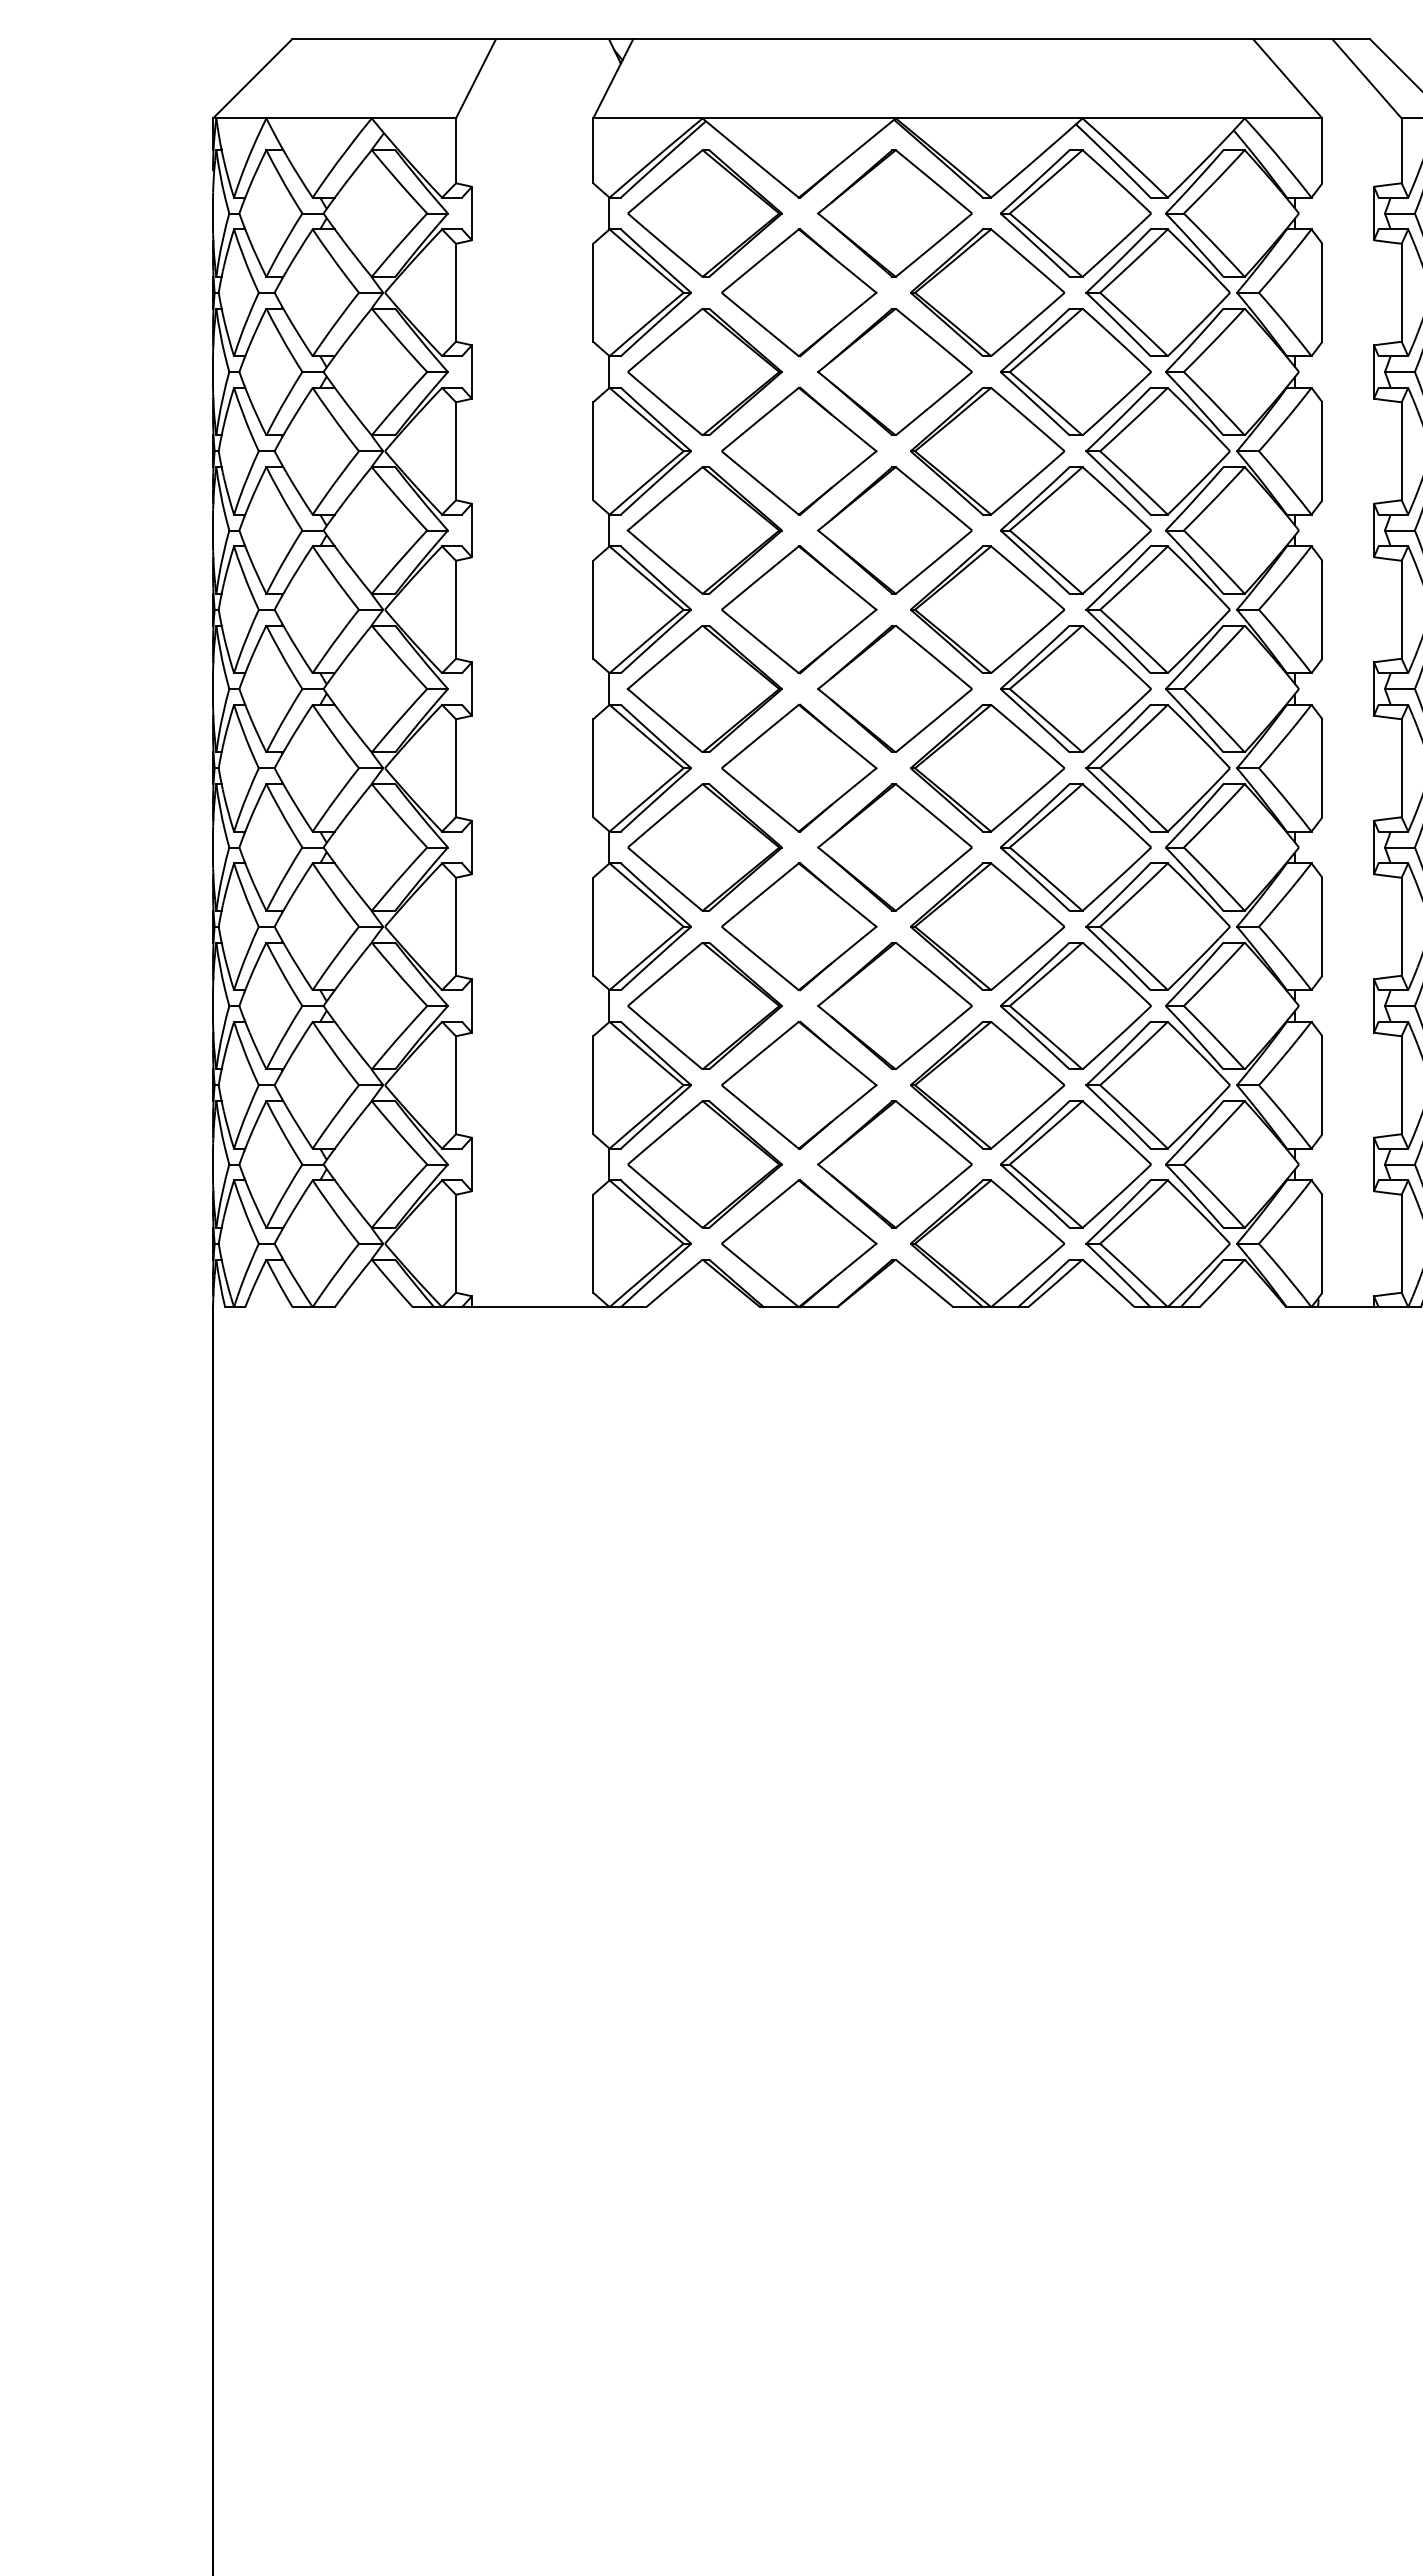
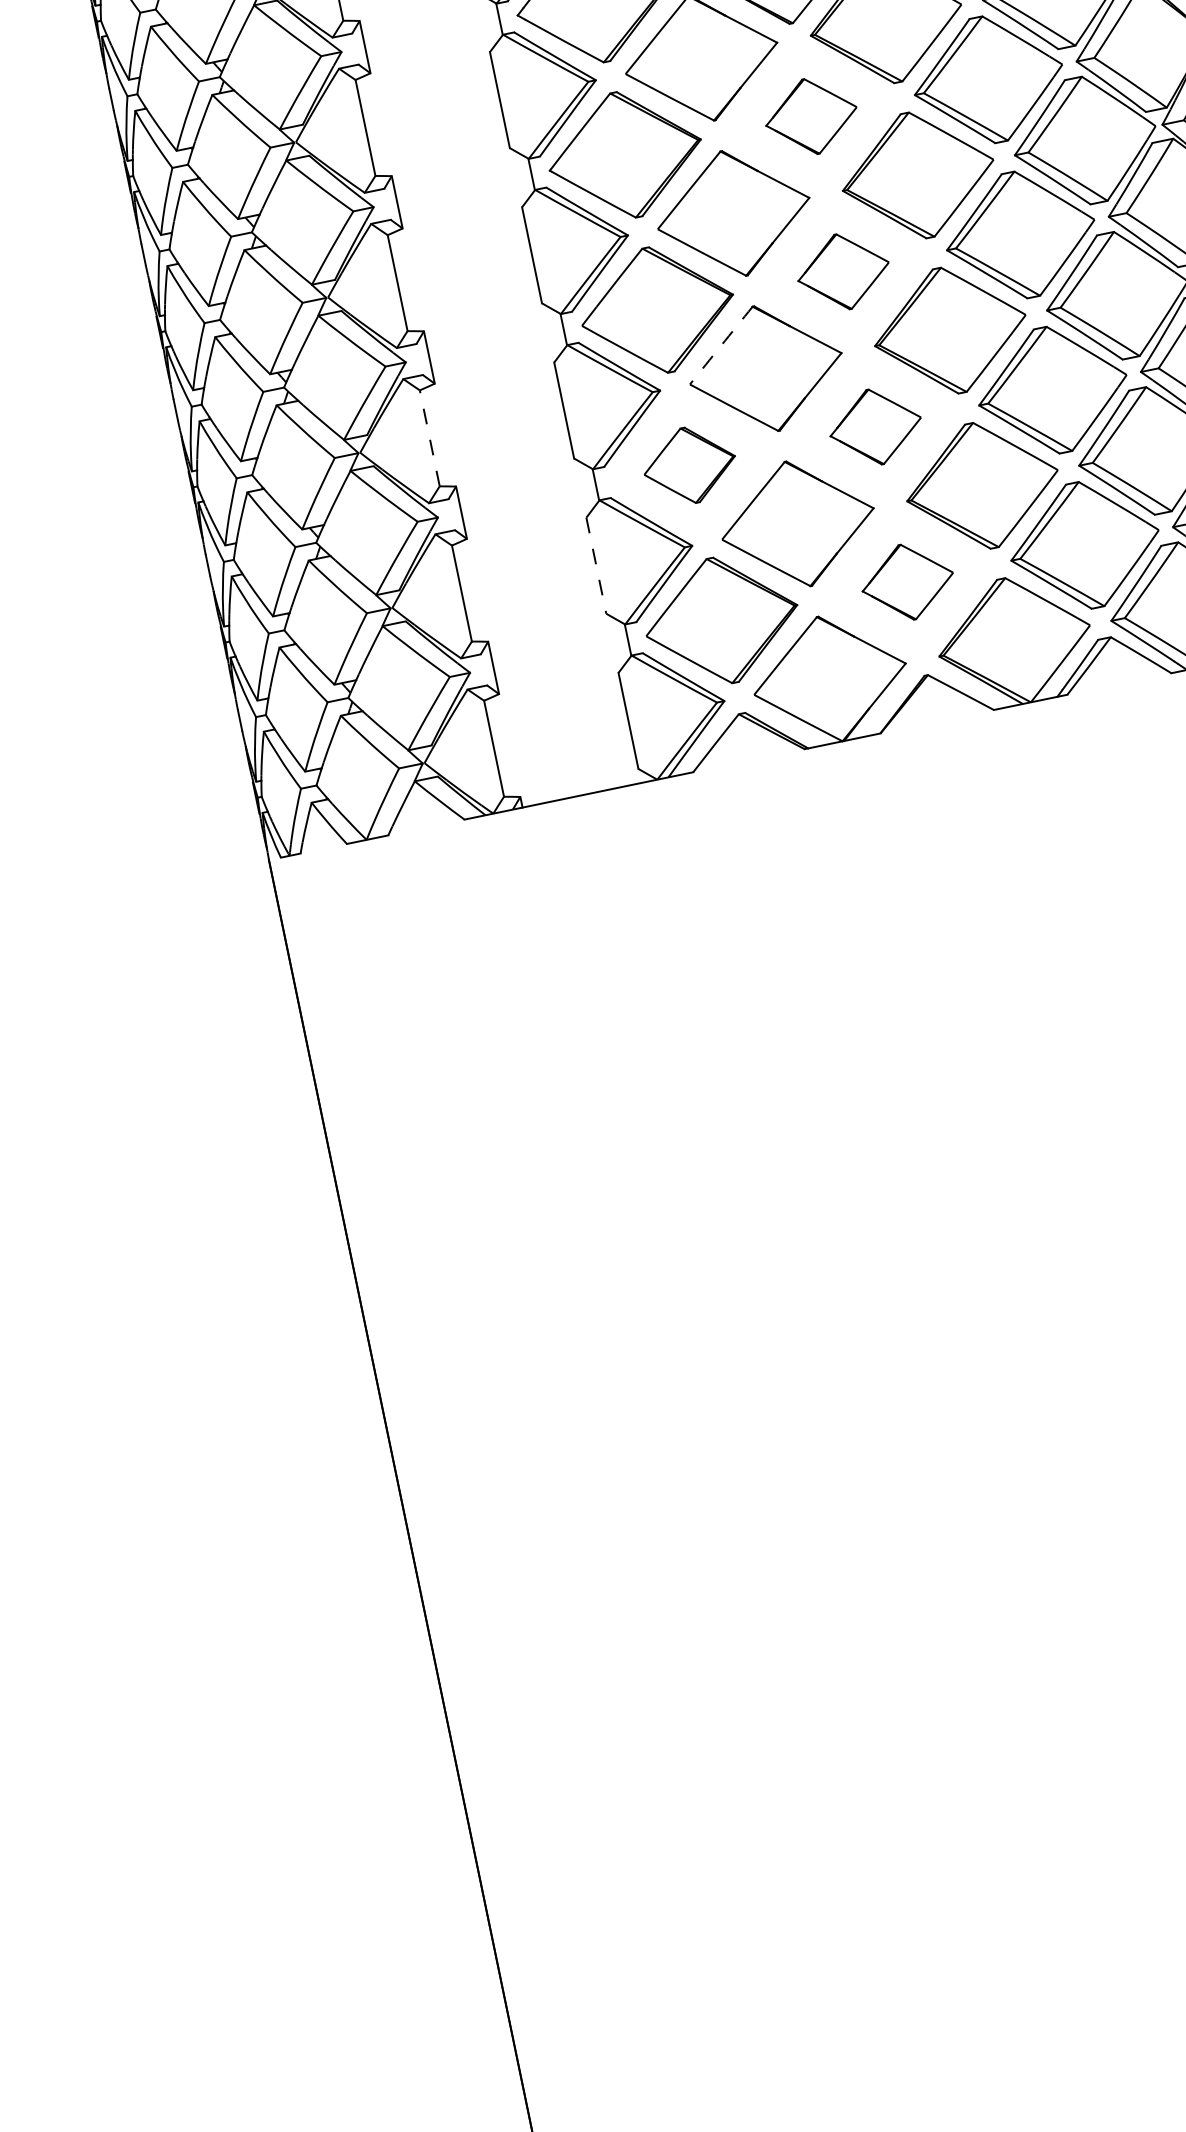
part: (894, 688) -> (810, 116), size x0.6
part: (894, 847) -> (843, 271), size x0.6
arc: (760, 895) -> (721, 345), solid -> dashed
line: (455, 926) -> (429, 438), solid -> dashed
part: (704, 1005) -> (689, 465), size x0.6
part: (894, 1005) -> (875, 426), size x0.6
line: (593, 1085) -> (596, 565), solid -> dashed
part: (894, 1164) -> (907, 582), size x0.6

